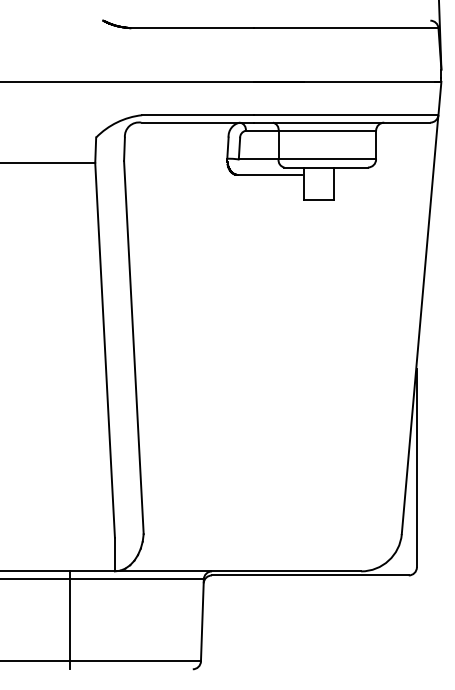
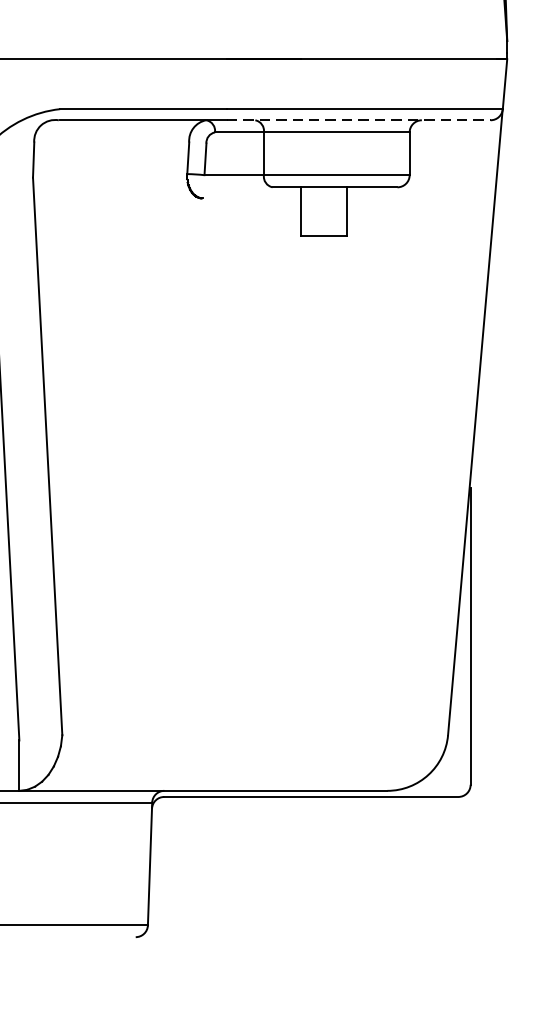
line: (342, 122) -> (359, 120), solid -> dashed
line: (269, 174) -> (250, 197), removed

